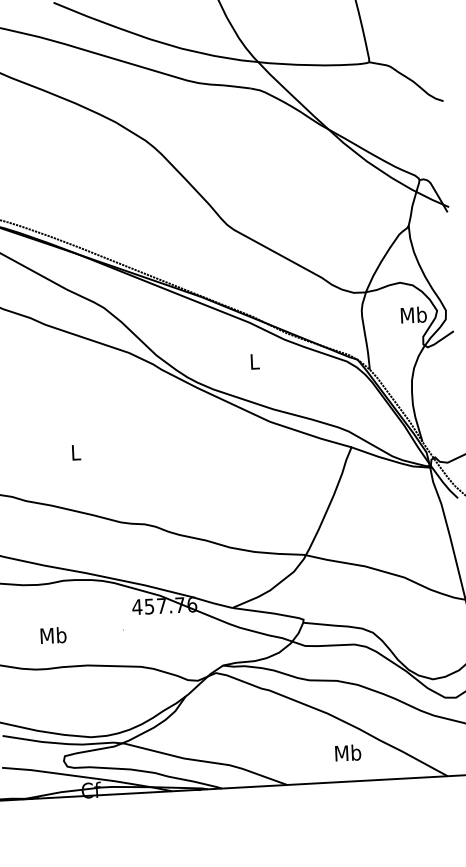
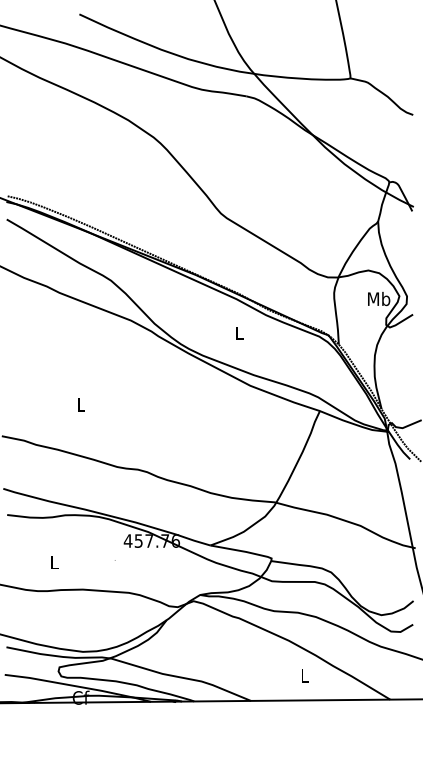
text: (53, 635) -> (54, 562), Mb -> L
text: (347, 752) -> (304, 675), Mb -> L

